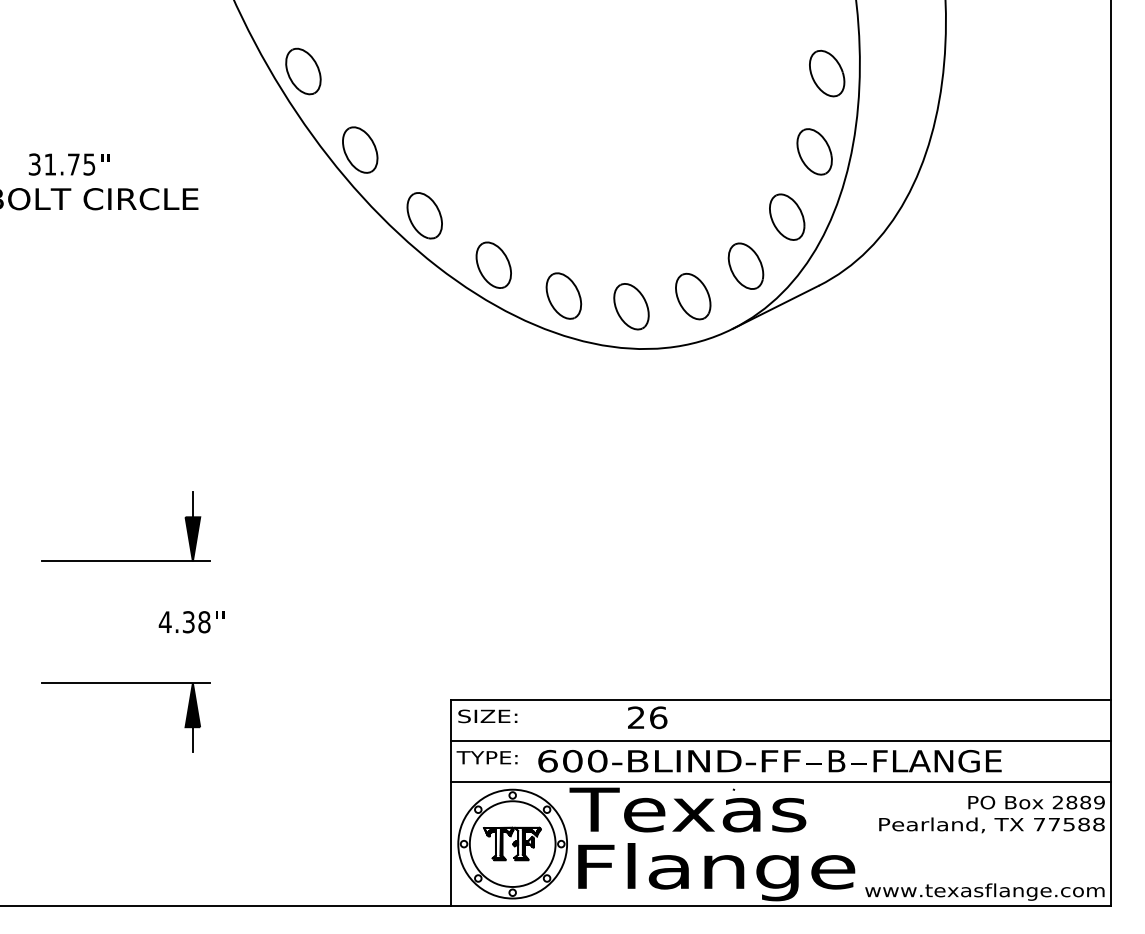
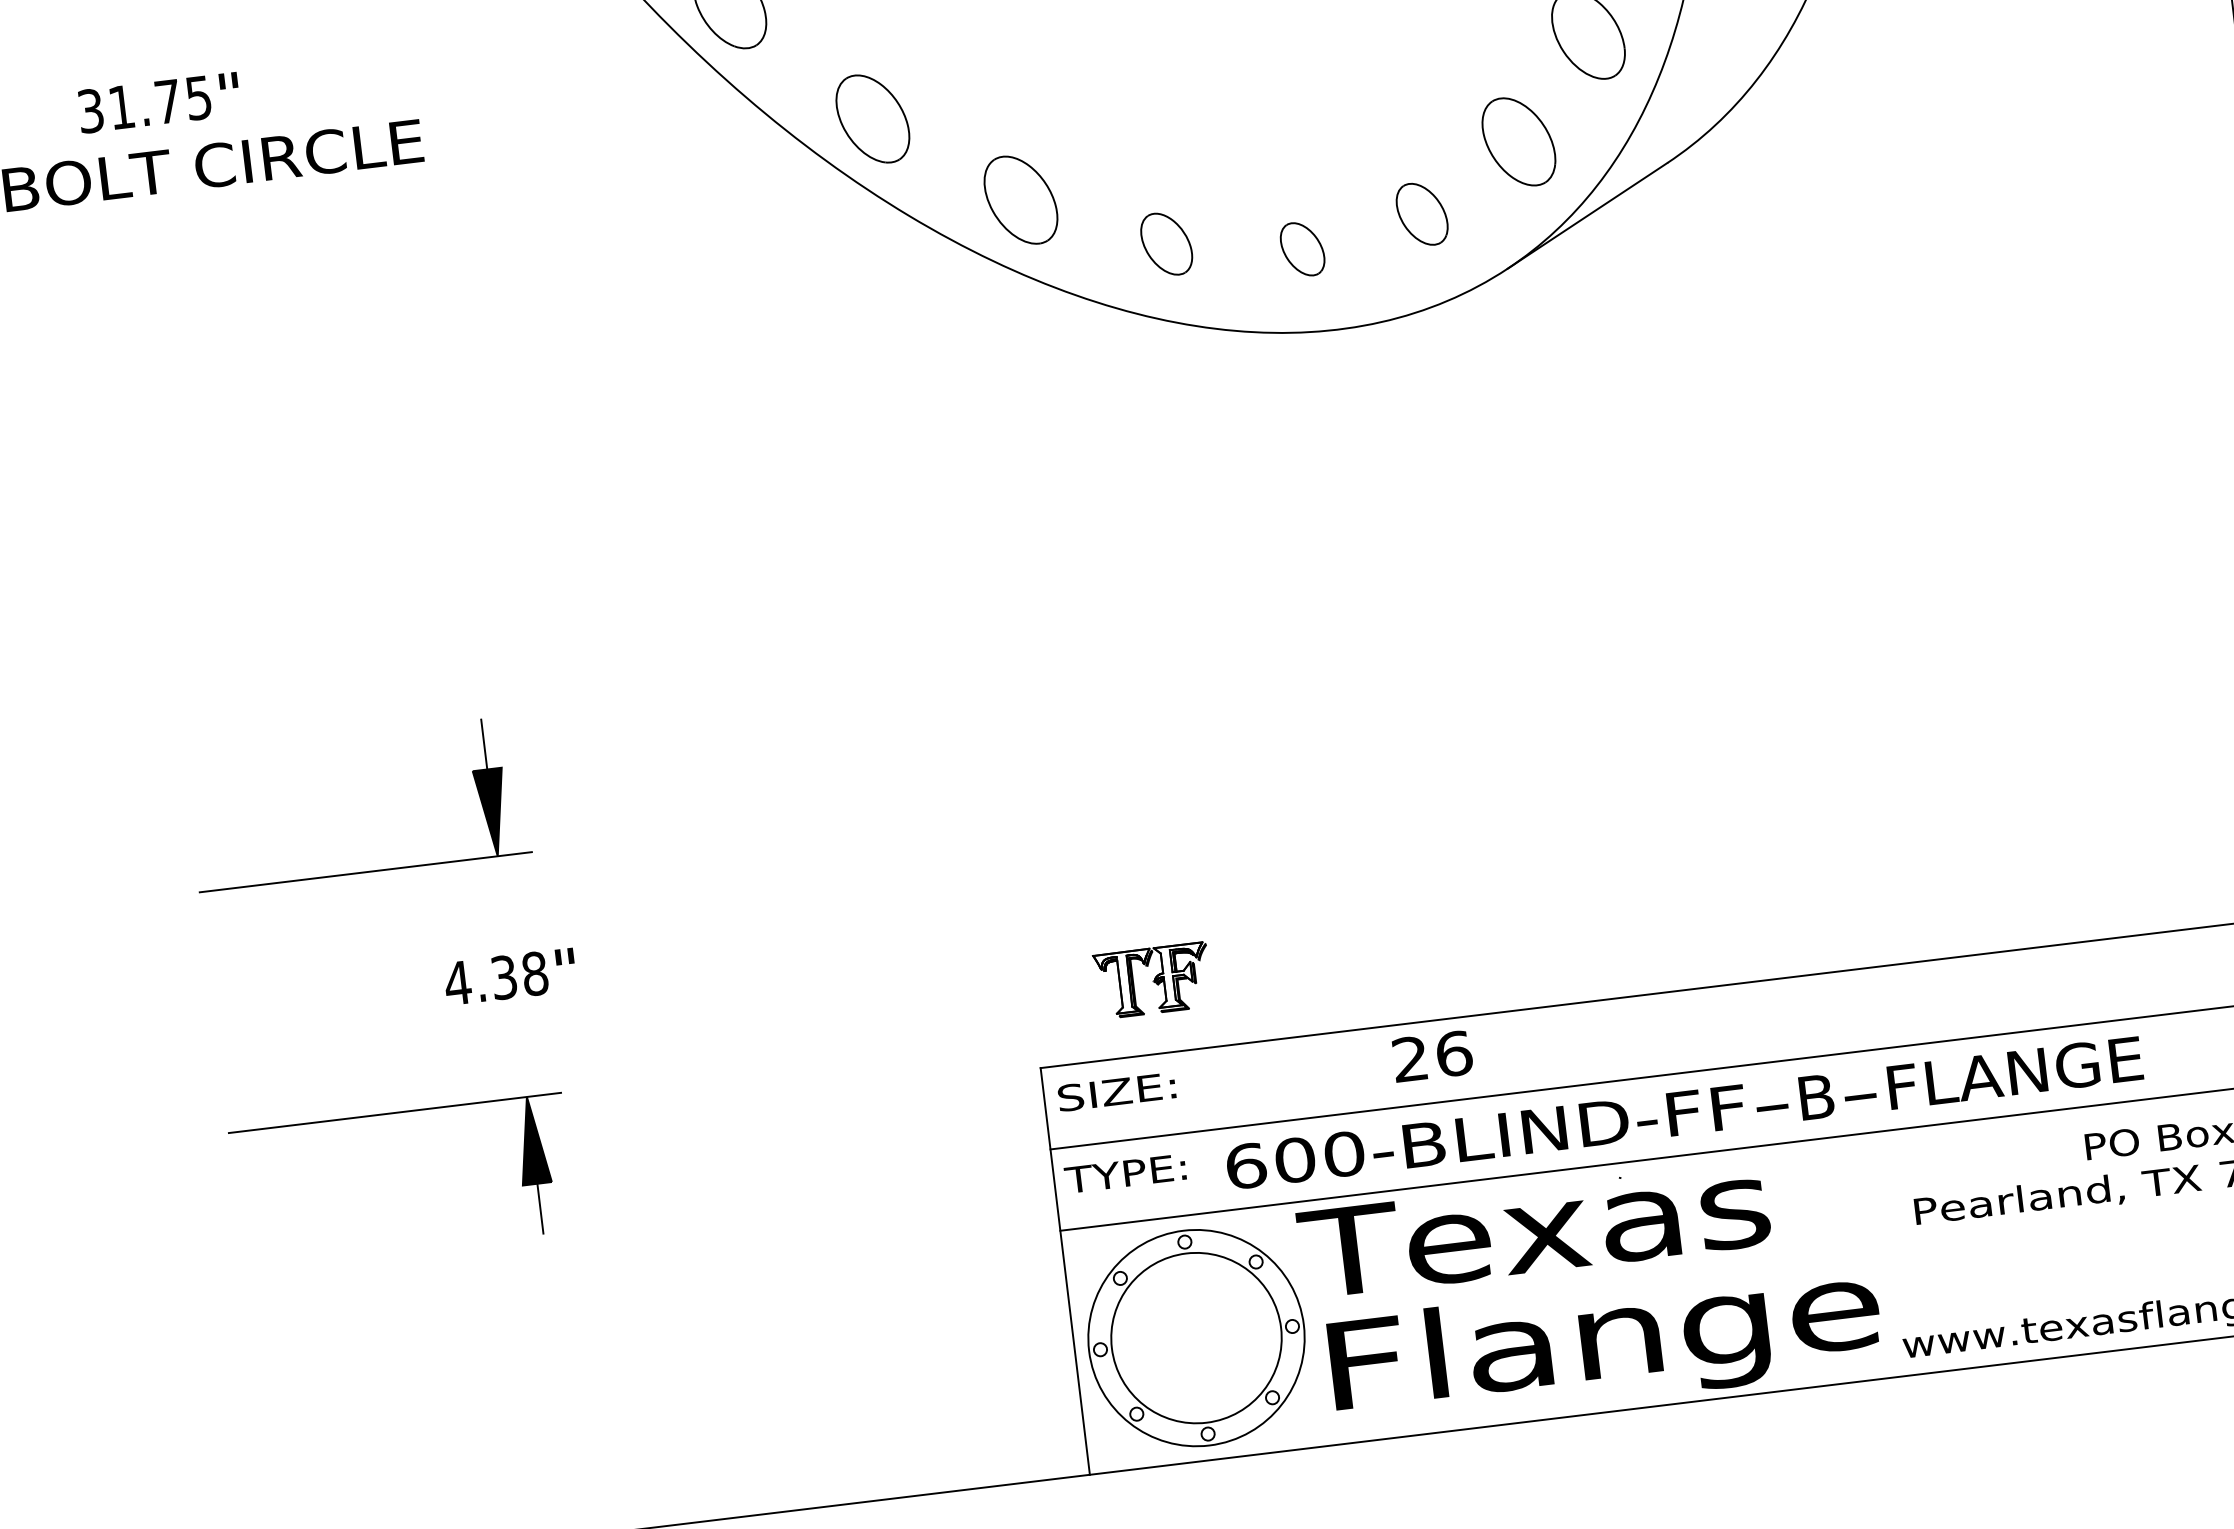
part: (563, 295) -> (1165, 243), size x0.7
part: (693, 296) -> (1422, 214), size x0.7
part: (631, 306) -> (1302, 248), size x0.6
part: (512, 843) -> (1152, 979), moved

